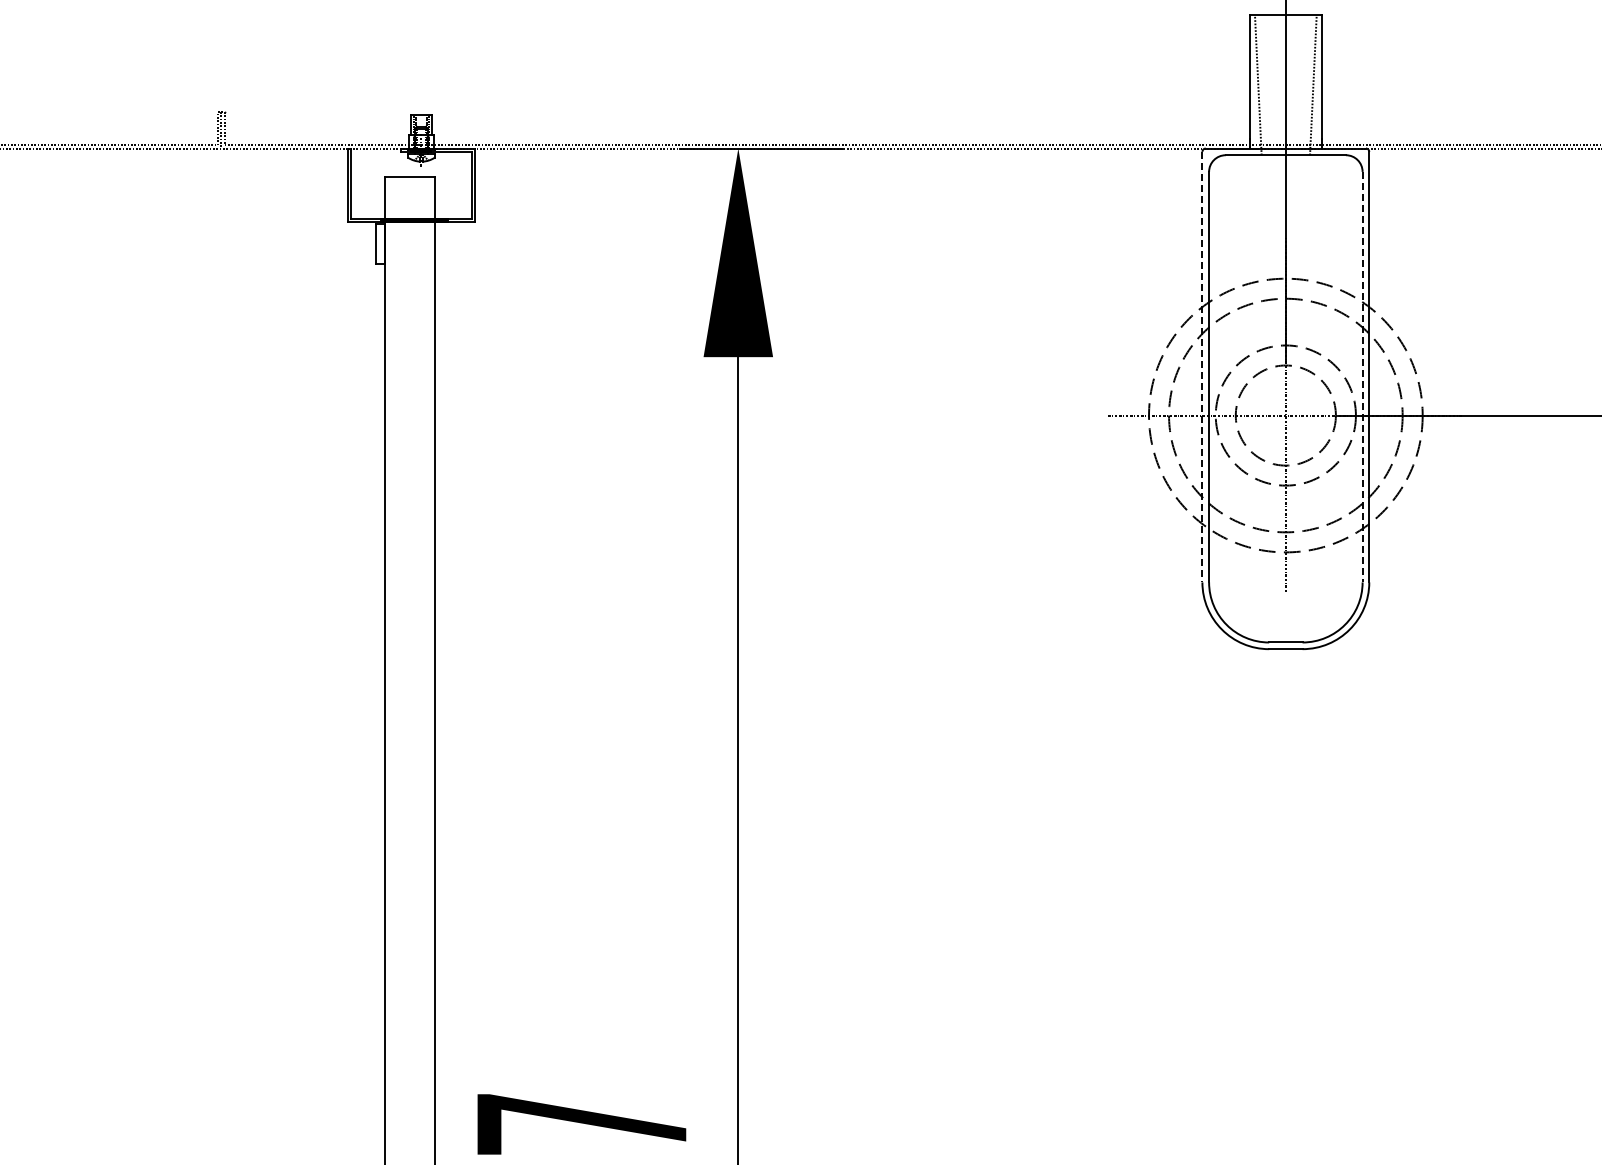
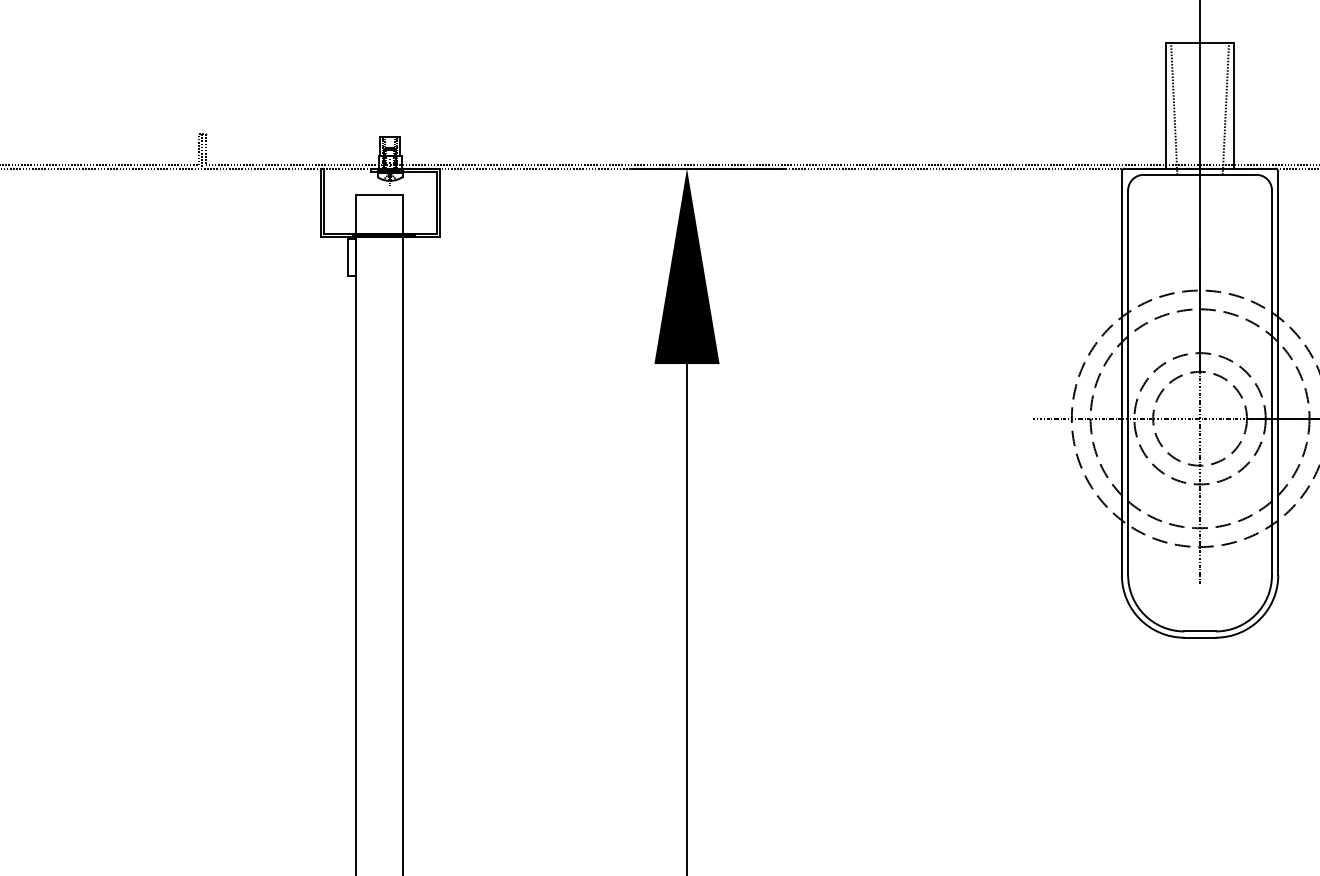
line: (1202, 367) -> (1121, 373), dashed -> solid
line: (1362, 377) -> (1271, 383), dashed -> solid

